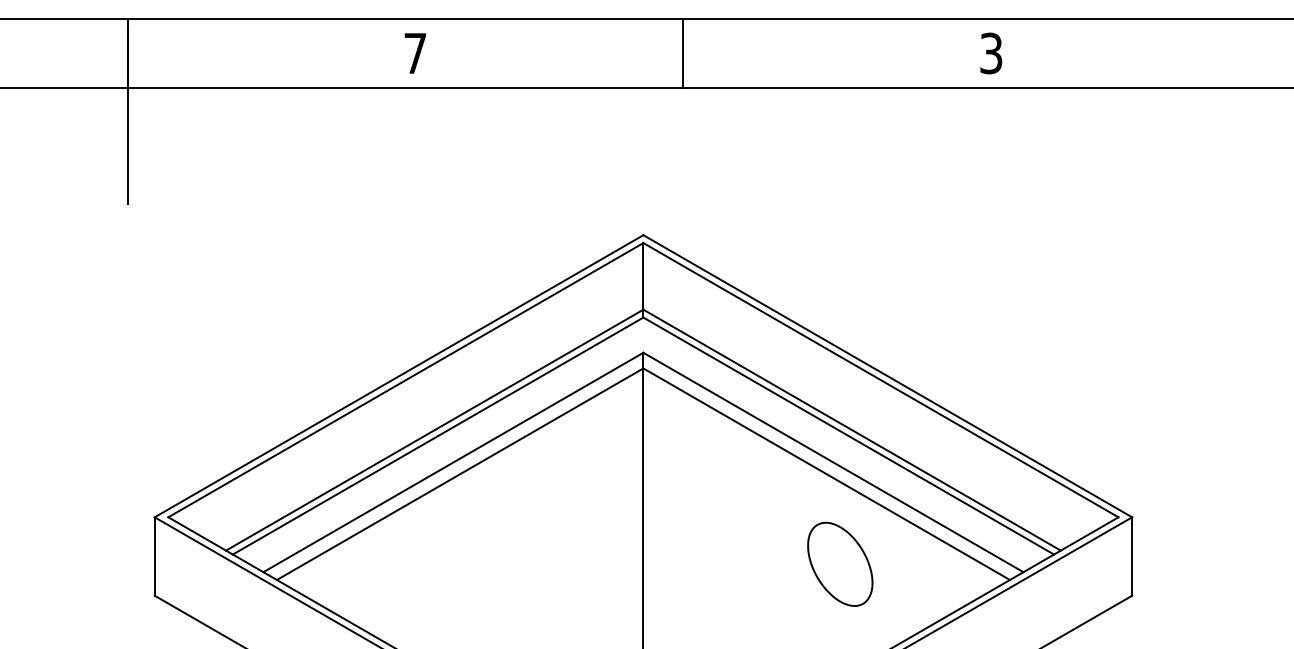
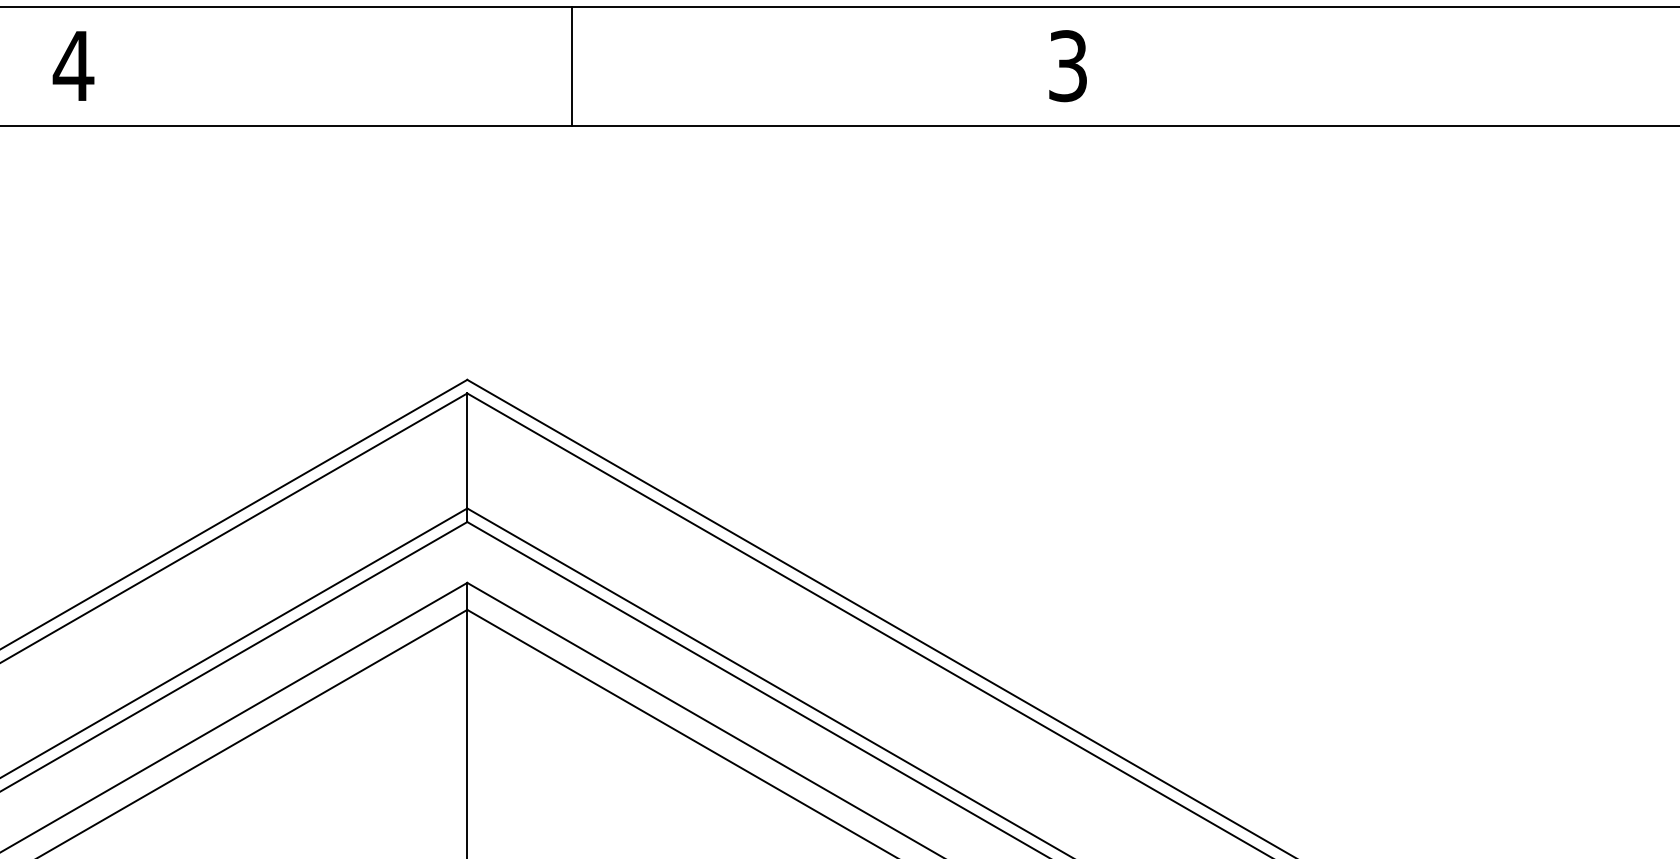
text: (415, 53) -> (73, 66), 7 -> 4
line: (682, 53) -> (571, 66), moved

